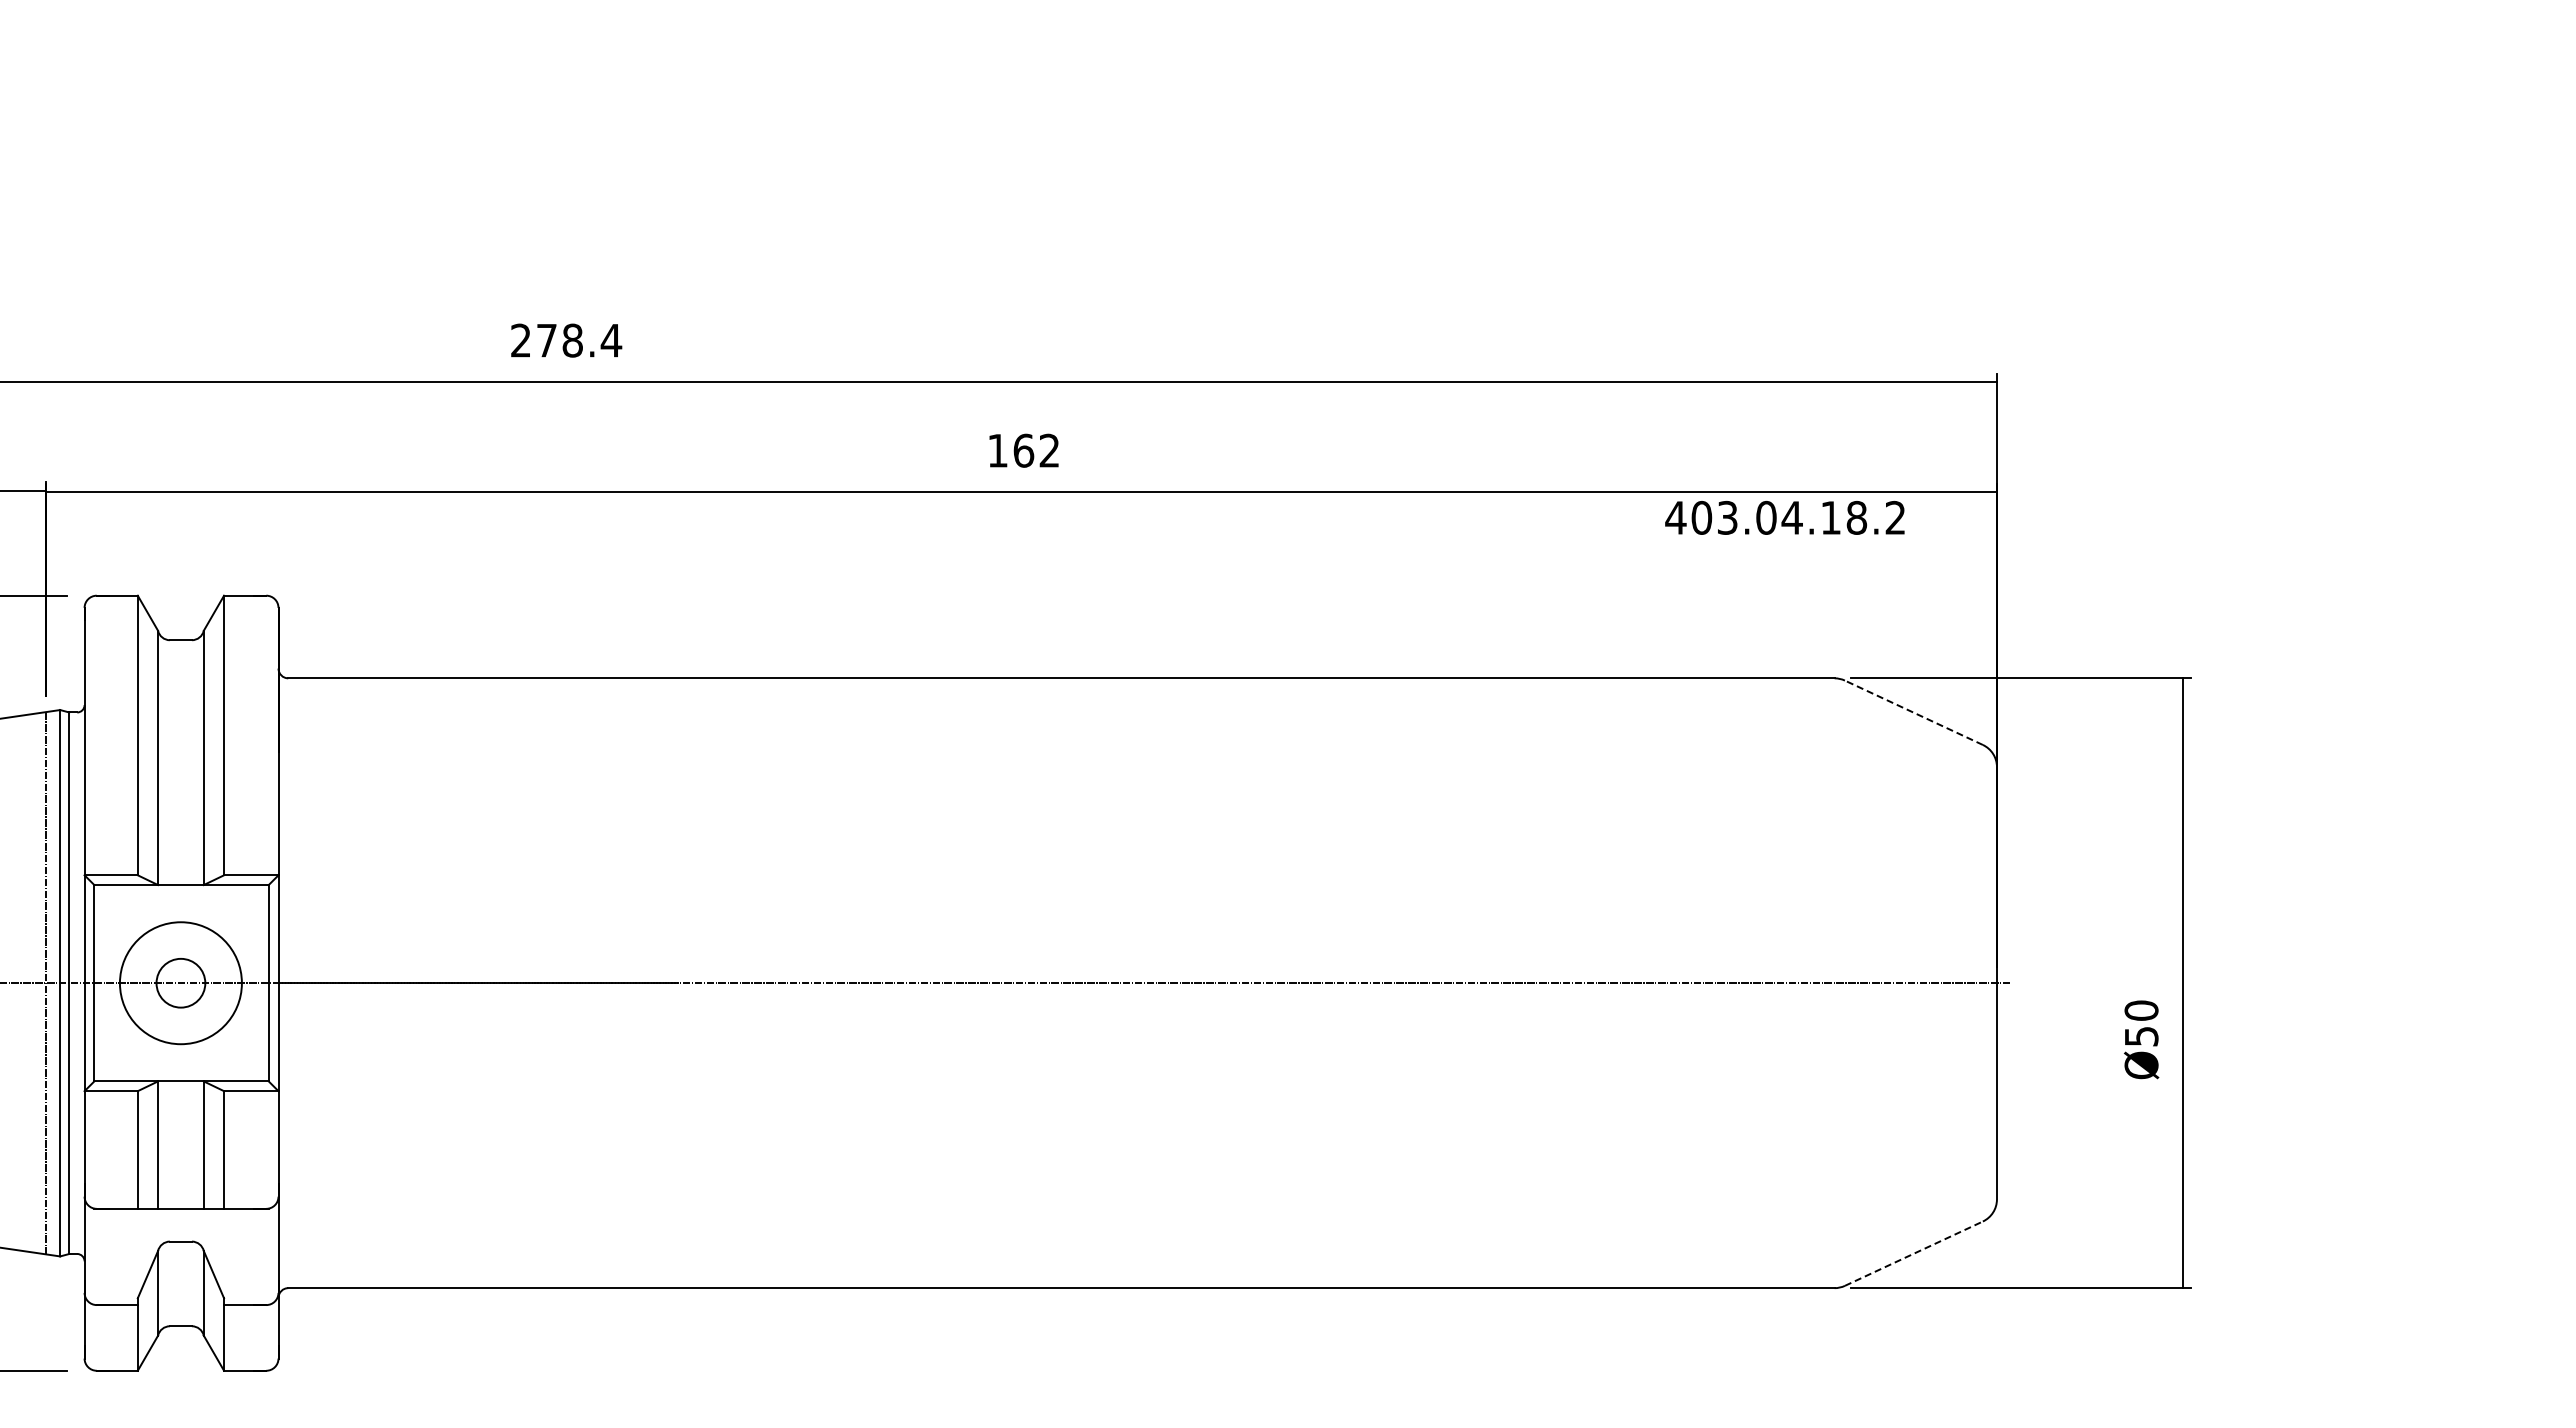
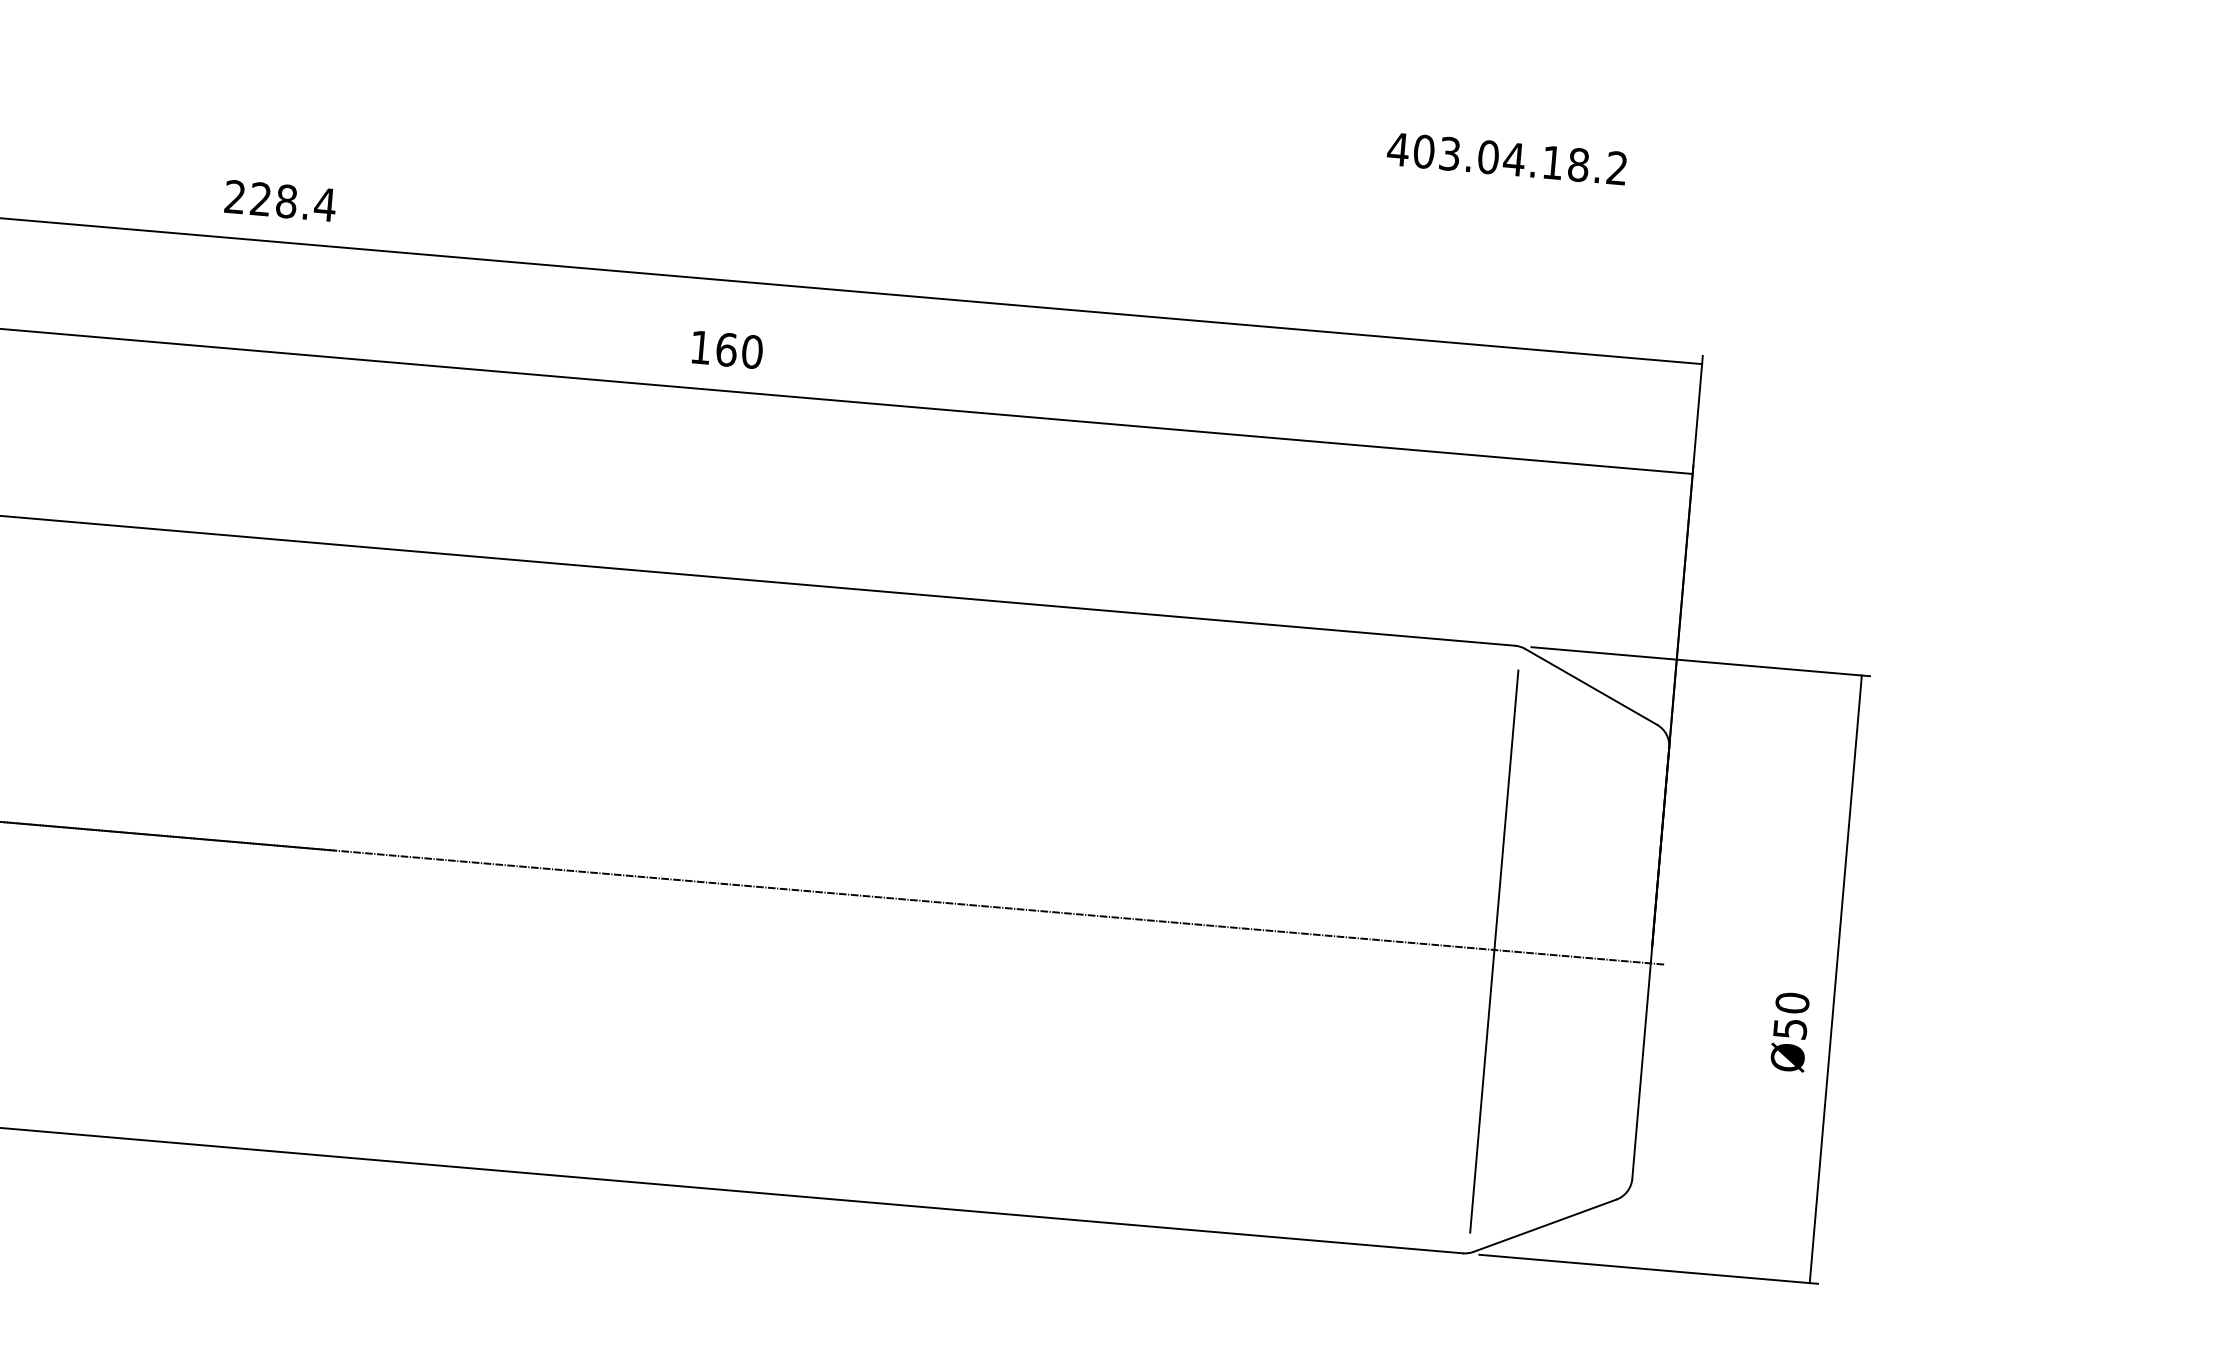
text: (546, 340) -> (260, 199), 278.4 -> 228.4
text: (1049, 450) -> (752, 351), 162 -> 160
text: (1784, 517) -> (1506, 158), moved
line: (1913, 712) -> (1590, 686), dashed -> solid
line: (1840, 984) -> (1494, 951), added
line: (1914, 1253) -> (1545, 1225), dashed -> solid

